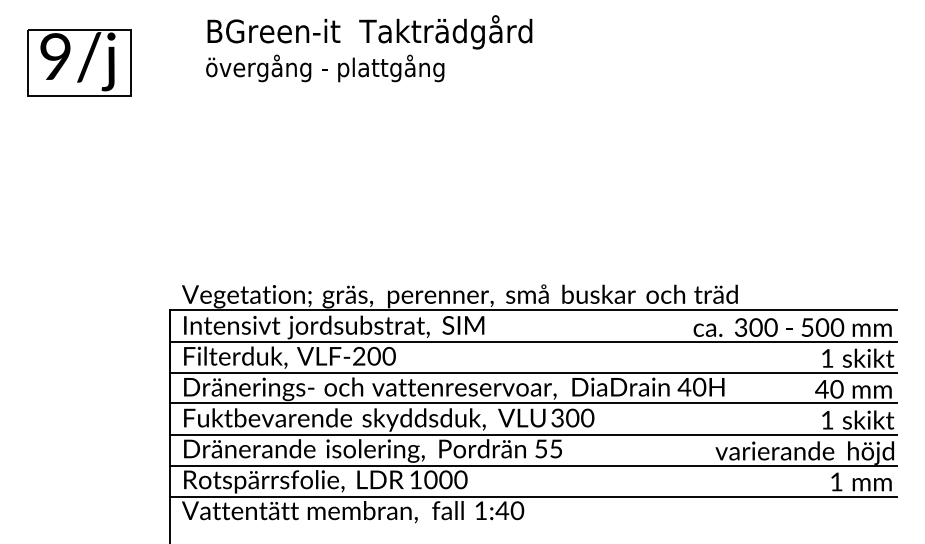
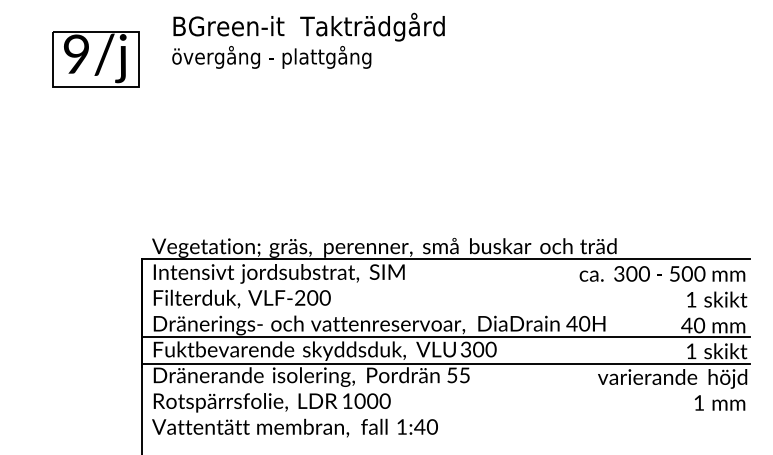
part: (79, 62) -> (96, 59), moved
line: (533, 341) -> (445, 285), removed
line: (533, 372) -> (445, 311), removed
line: (533, 466) -> (445, 390), removed
line: (533, 497) -> (445, 415), removed

